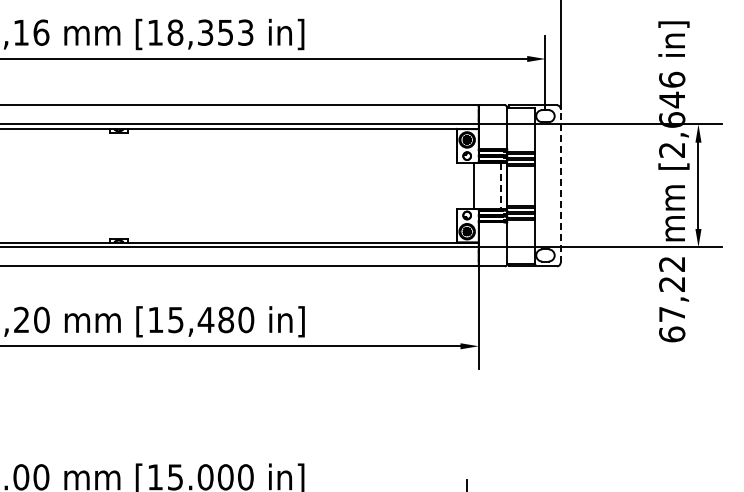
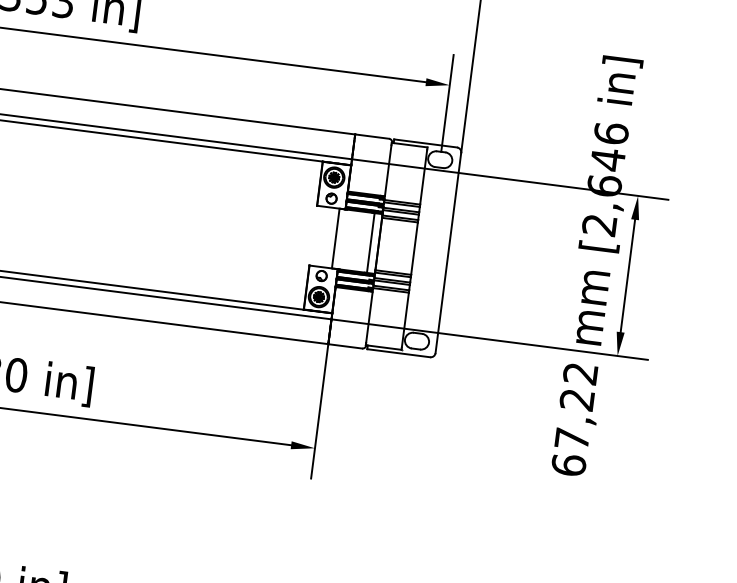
line: (501, 185) -> (371, 242), dashed -> solid
line: (560, 185) -> (448, 252), dashed -> solid

